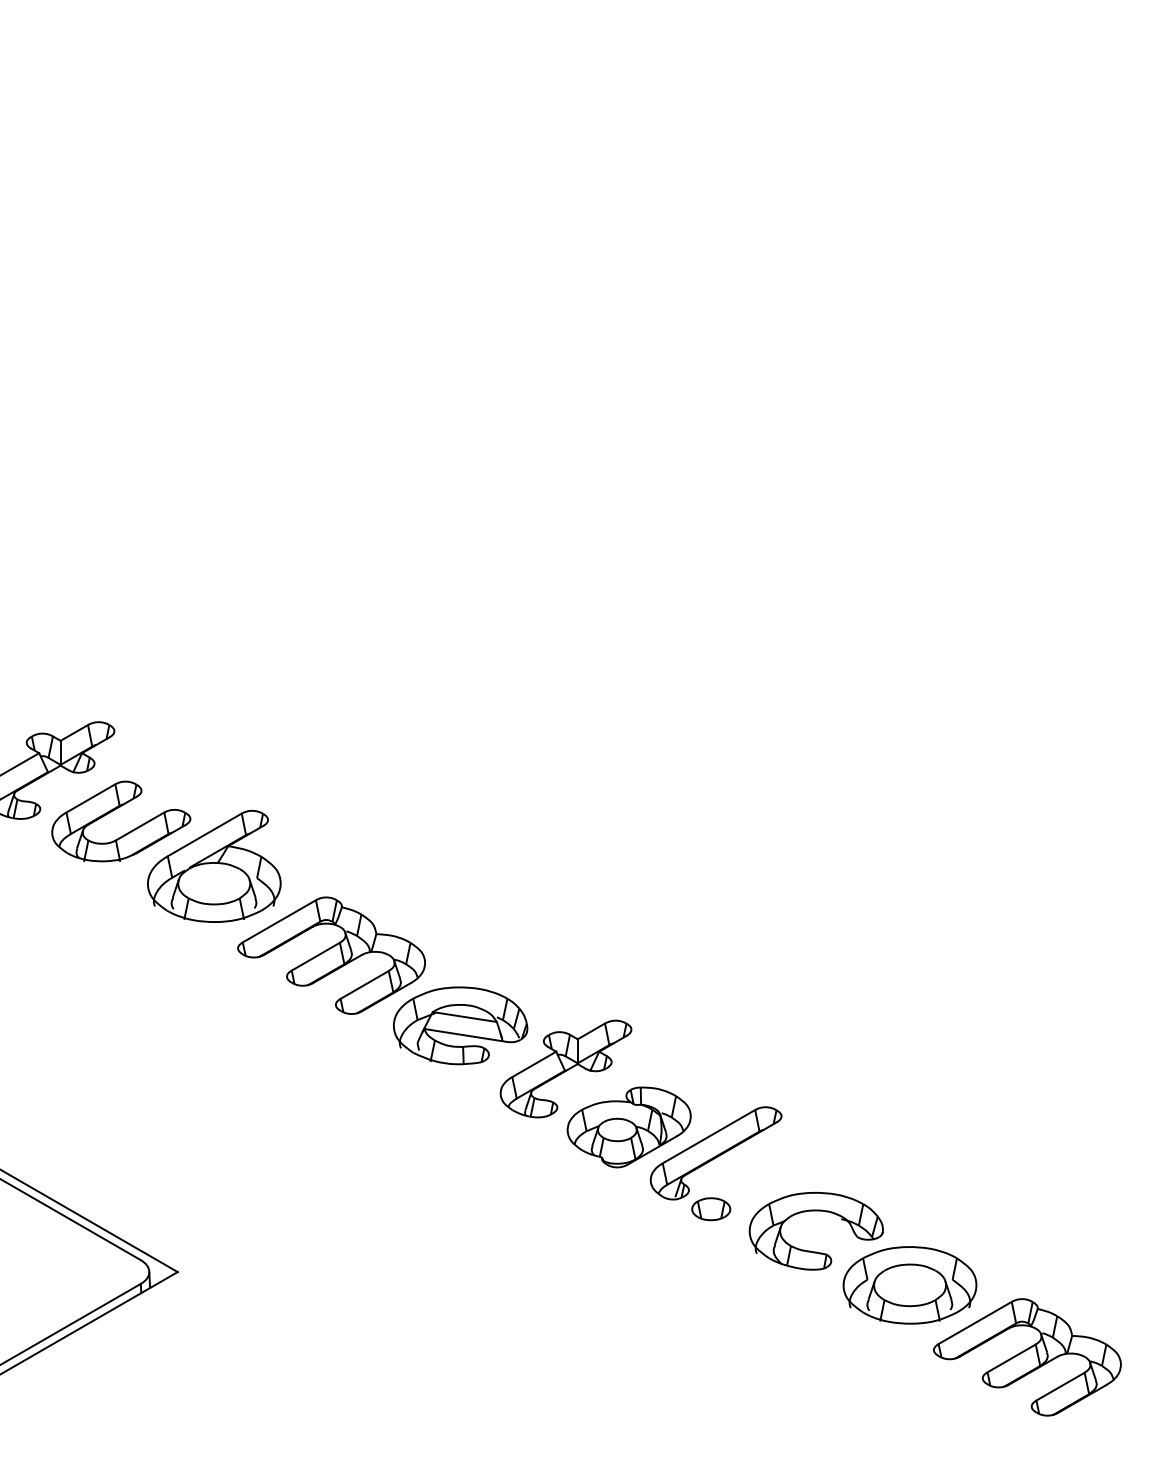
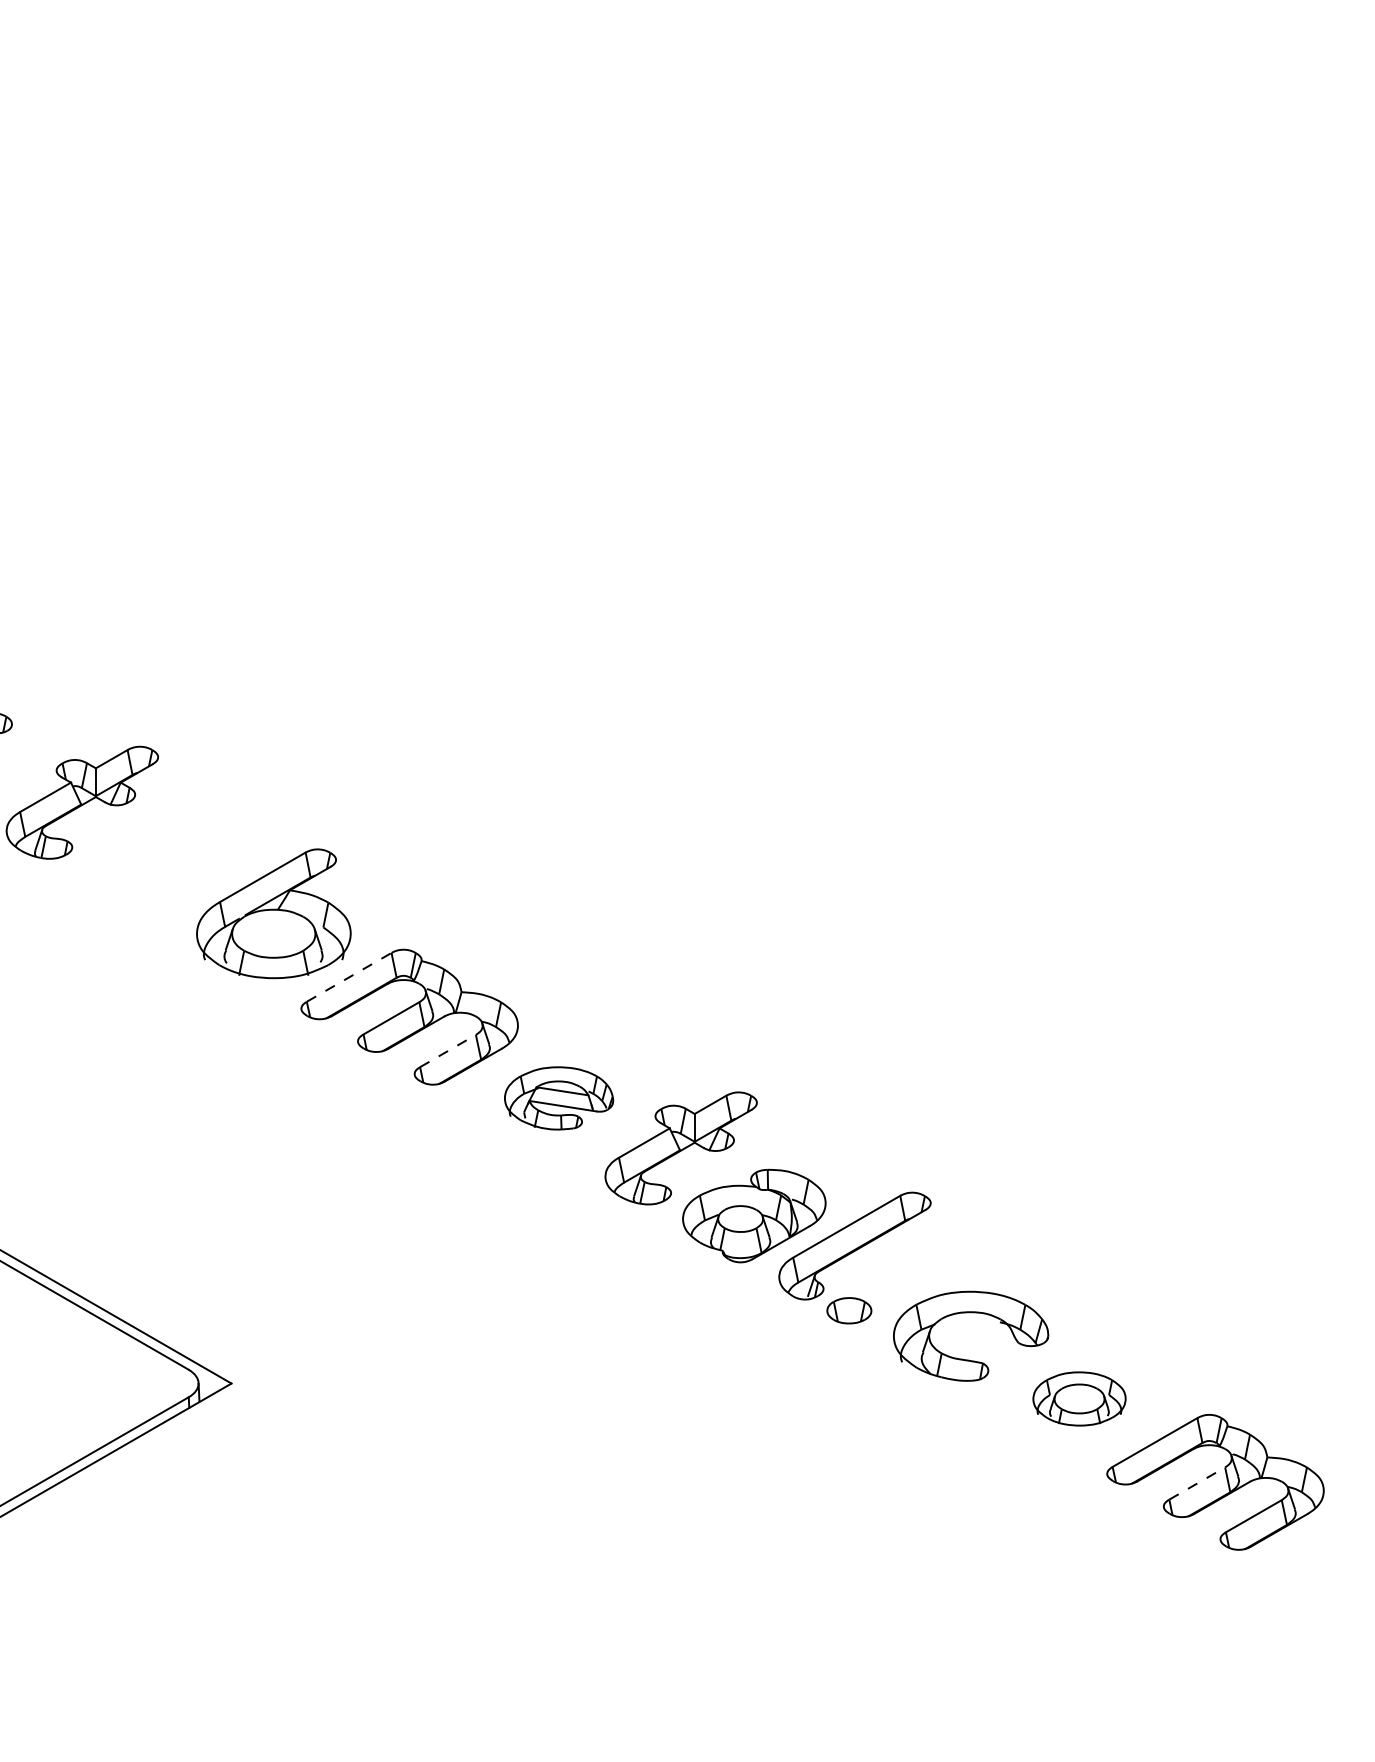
part: (112, 811) -> (156, 850), removed
line: (279, 921) -> (349, 977), solid -> dashed
line: (365, 984) -> (448, 1050), solid -> dashed
part: (460, 1025) -> (558, 1098), size x0.7
part: (909, 1284) -> (1079, 1398), size x0.6
line: (1011, 1358) -> (1197, 1483), solid -> dashed

